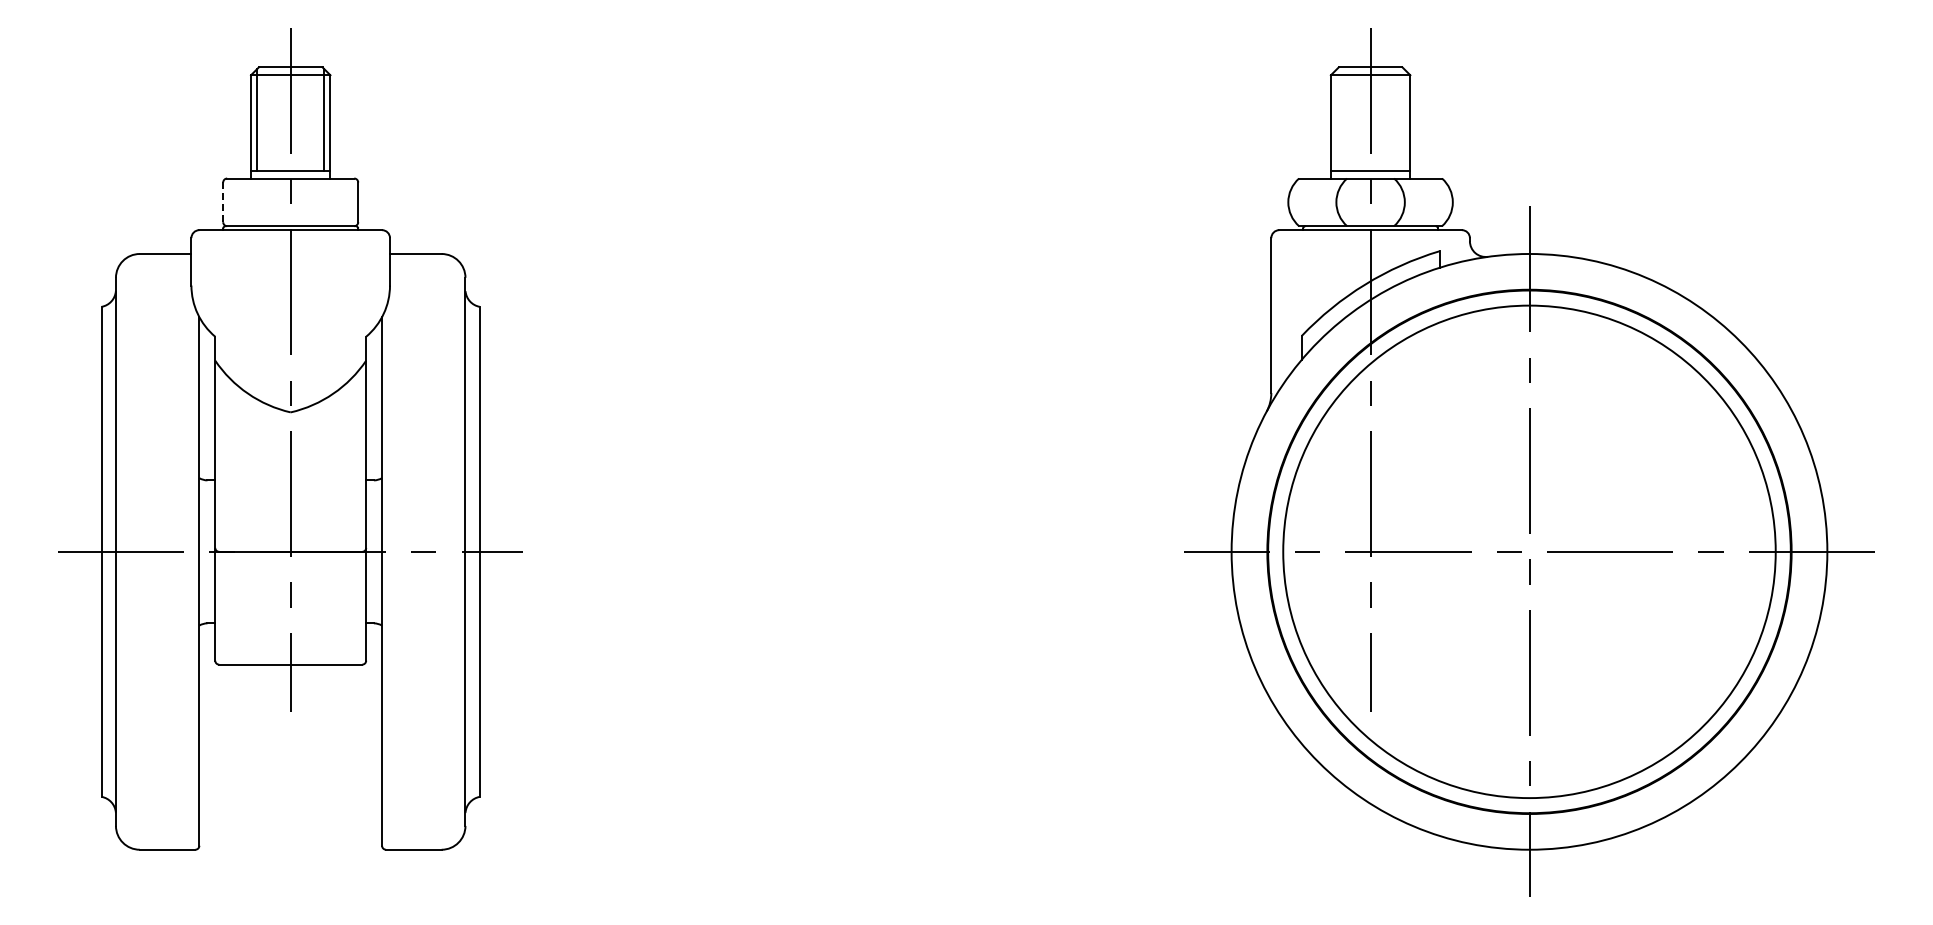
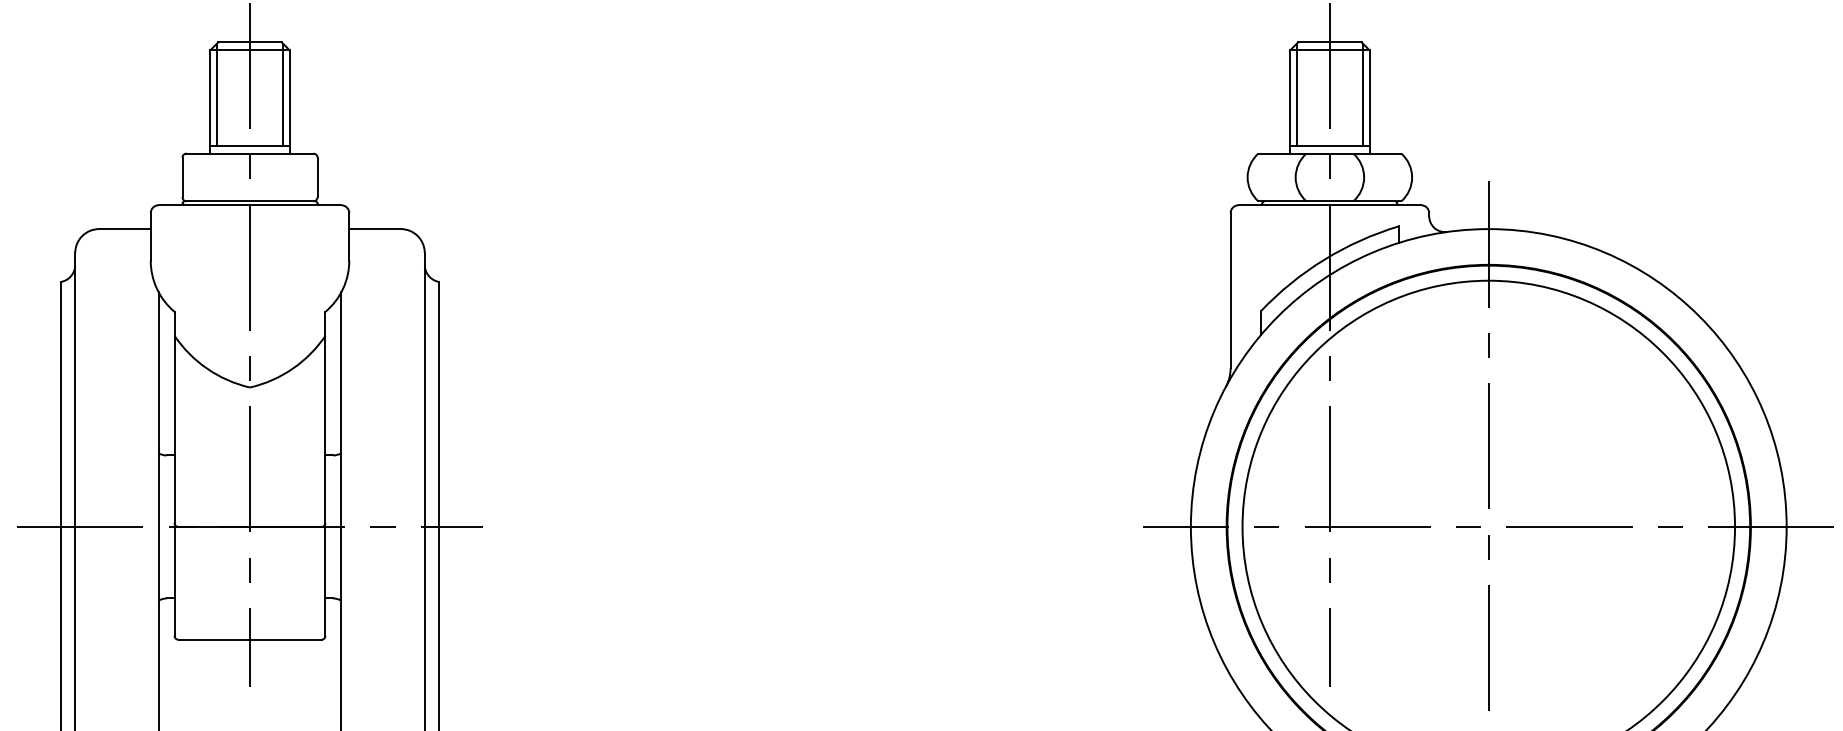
line: (1337, 119) -> (1296, 94), added
line: (1403, 119) -> (1362, 94), added
line: (223, 202) -> (182, 177), dashed -> solid

